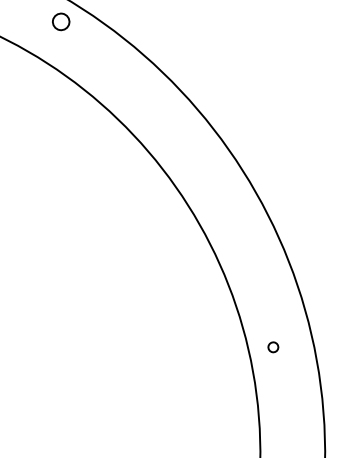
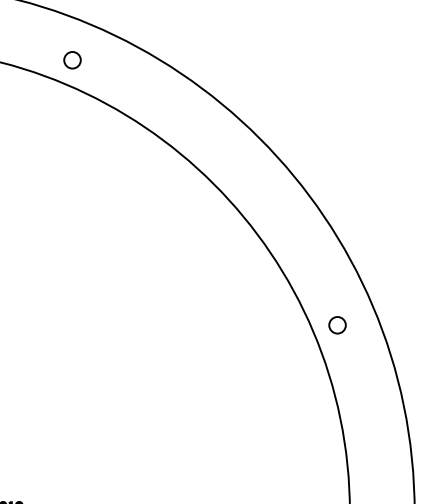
circle: (61, 22) -> (72, 60), moved
circle: (273, 347) -> (337, 325), size x1.67

